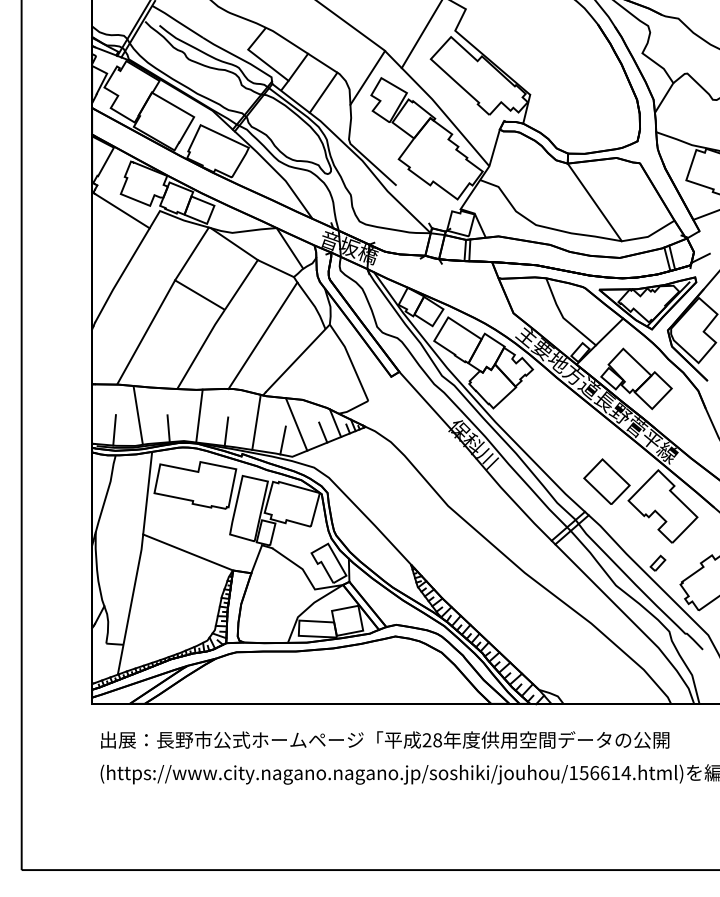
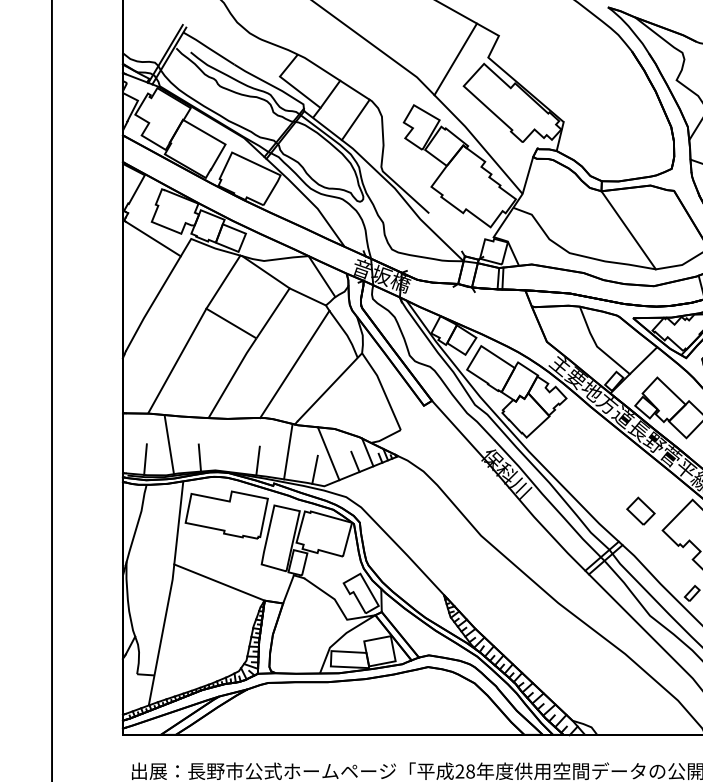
line: (367, 77) -> (399, 104), removed
line: (199, 415) -> (230, 444), removed
part: (606, 481) -> (640, 511), size x0.6

